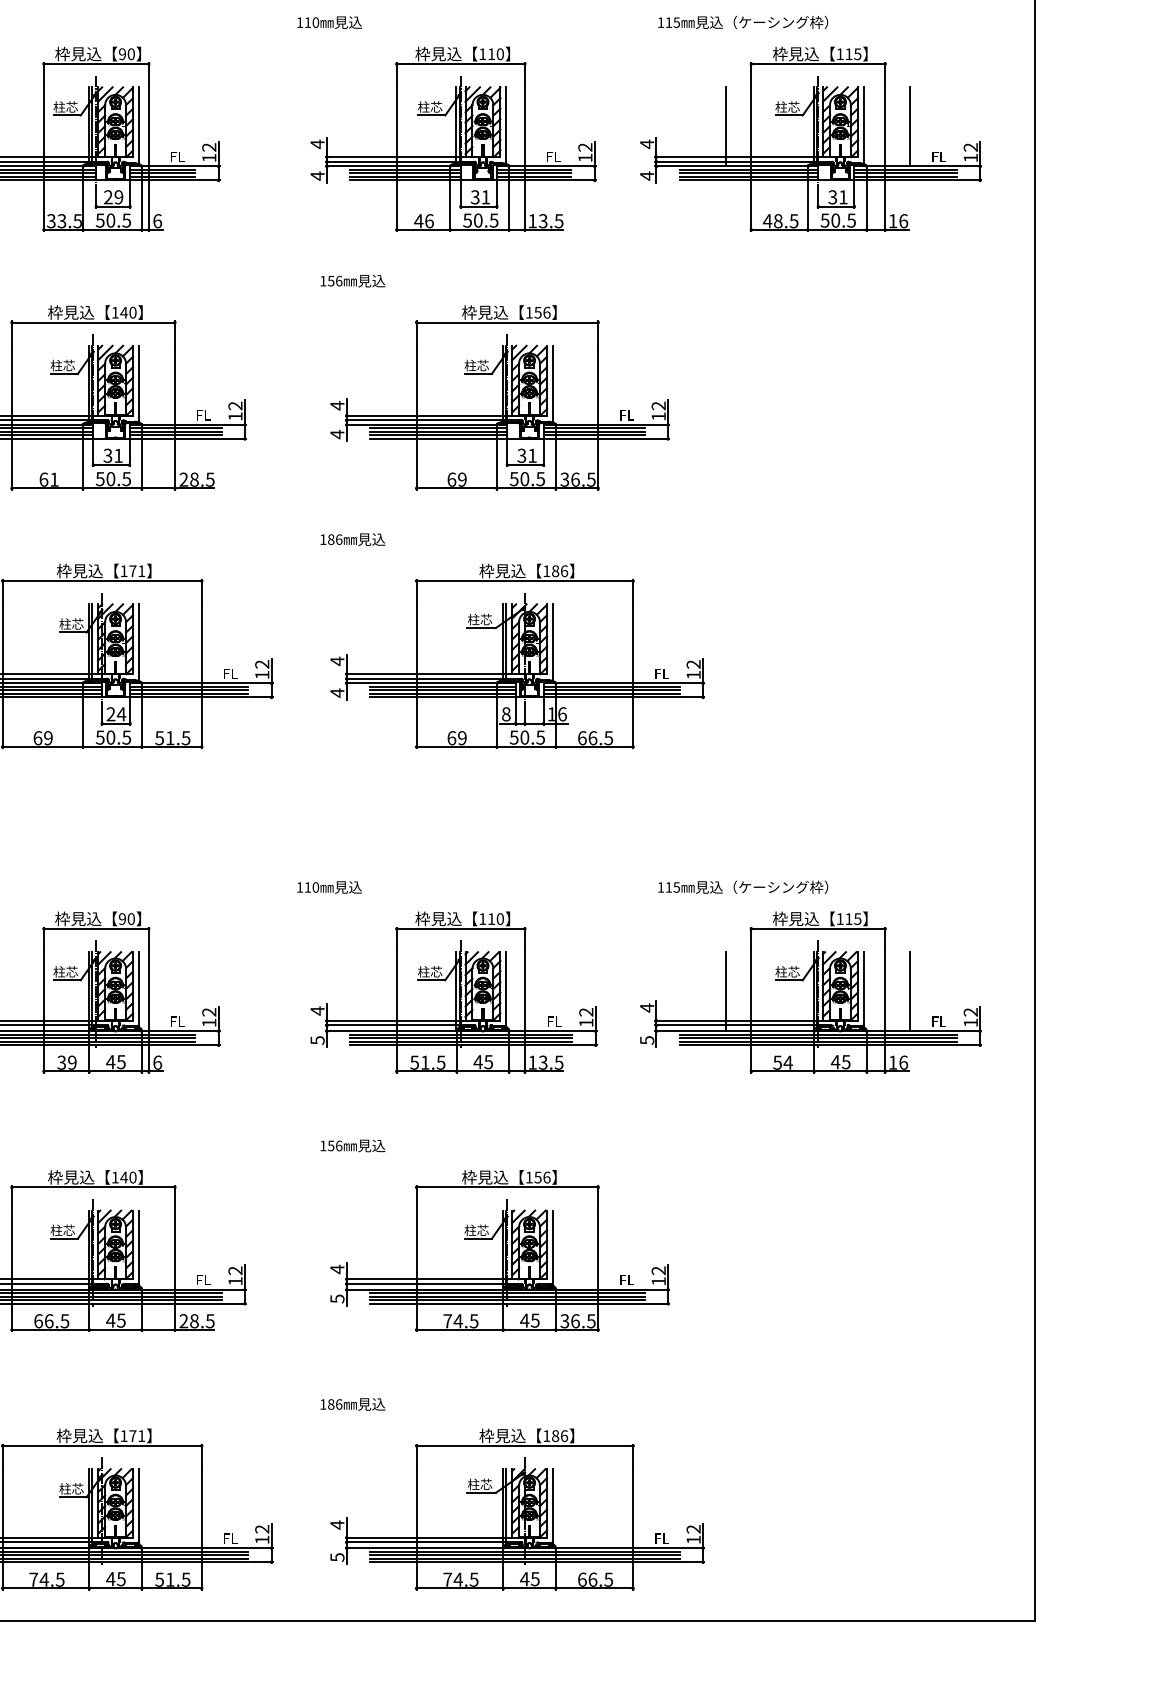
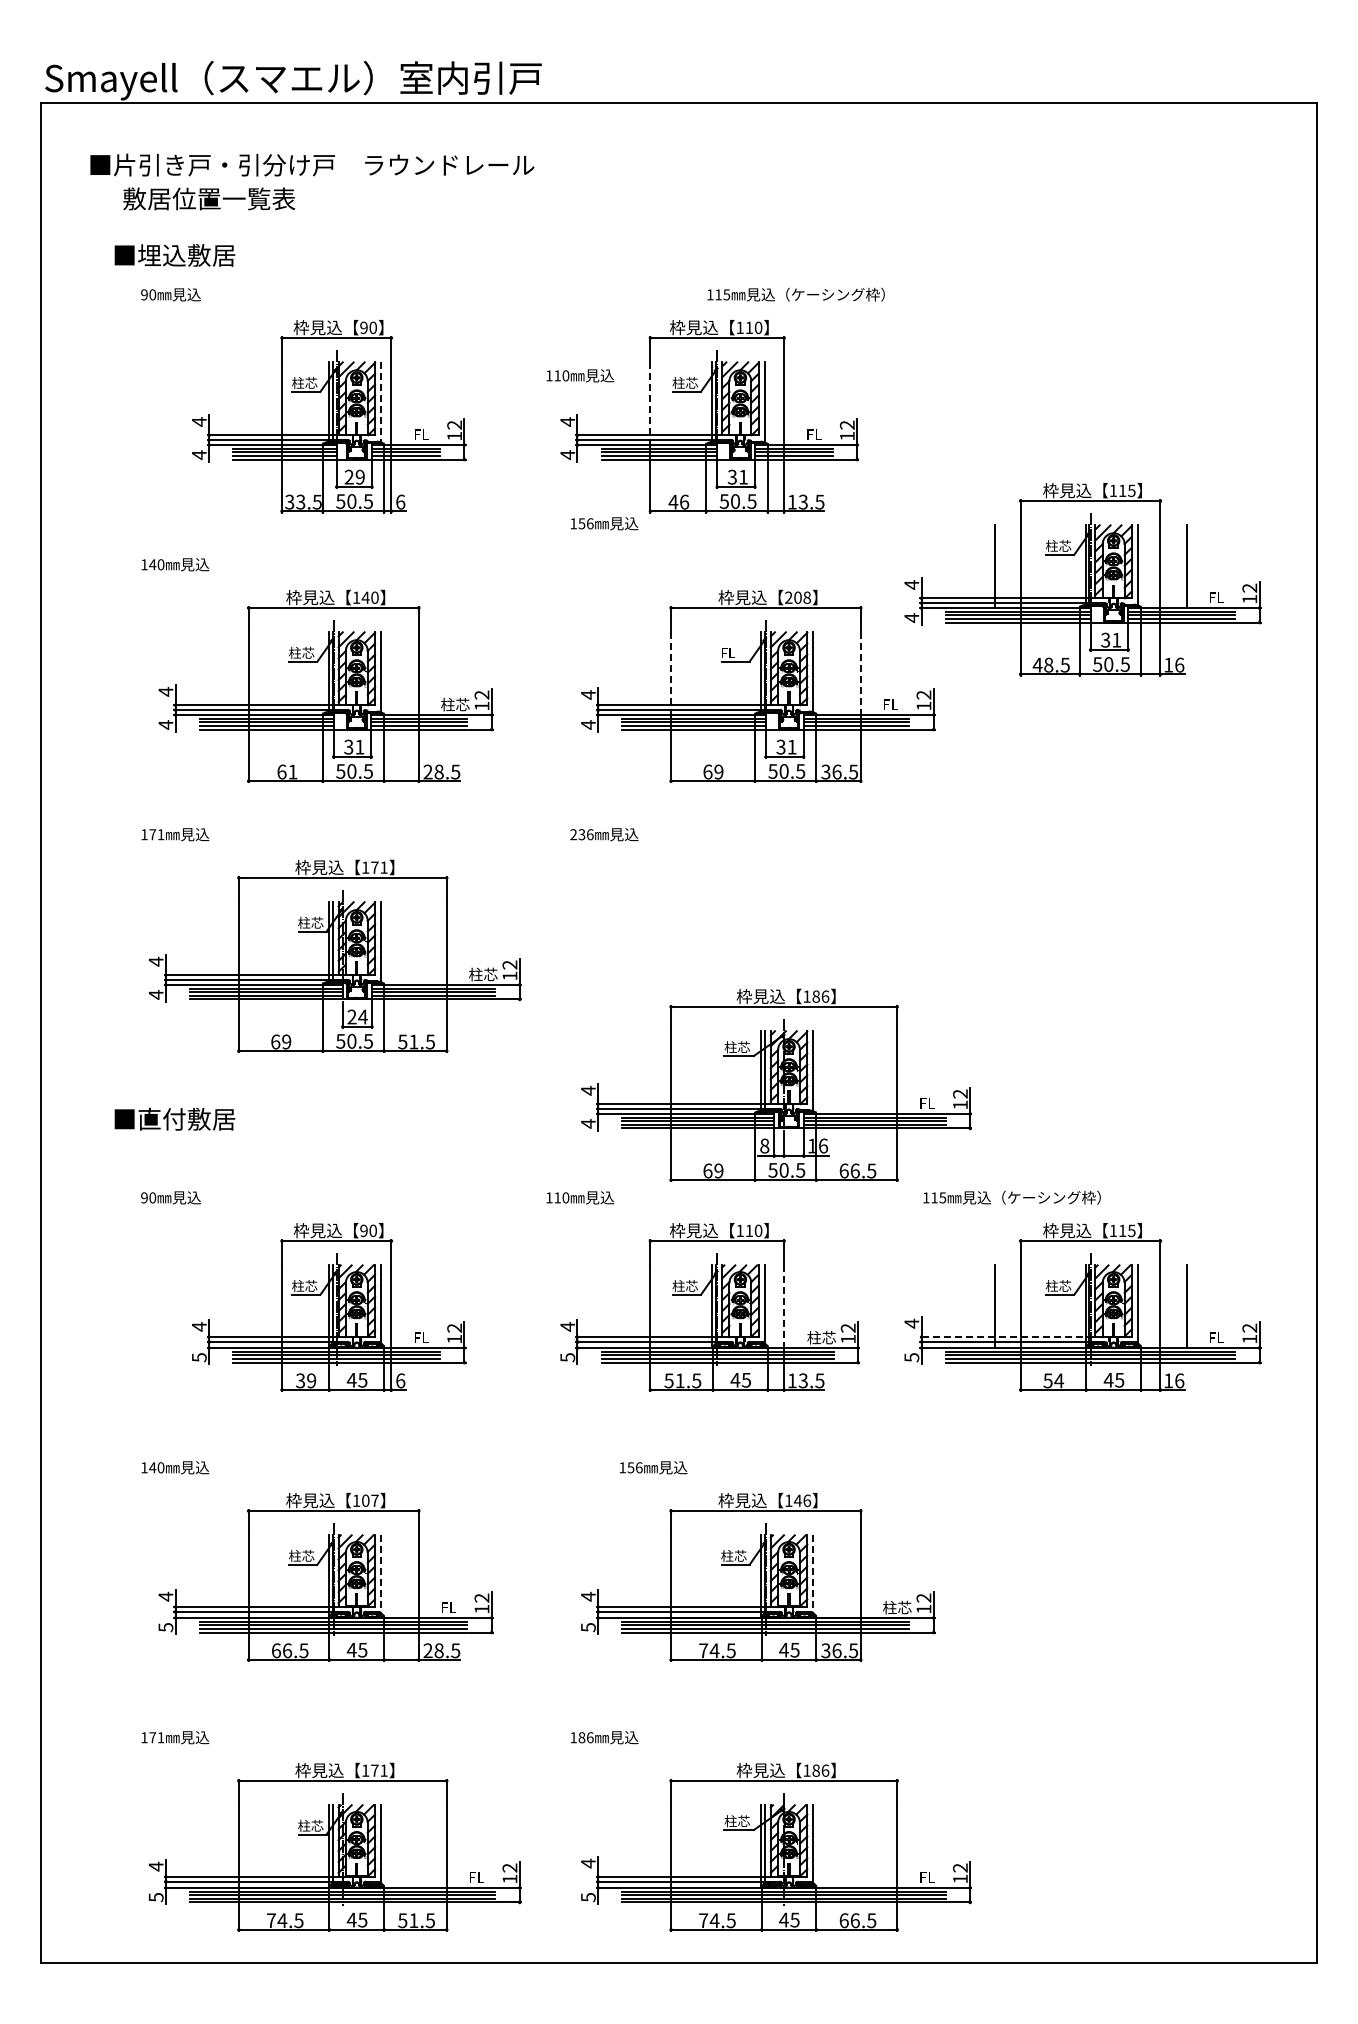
text: (329, 22) -> (580, 375), moved
text: (742, 22) -> (795, 294), moved
line: (139, 125) -> (381, 402), solid -> dashed
line: (396, 127) -> (650, 404), solid -> dashed
part: (810, 139) -> (1082, 579), moved
text: (352, 280) -> (604, 523), moved
text: (538, 312) -> (798, 597), 156 -> 208
text: (476, 365) -> (733, 652), 柱芯 -> FL
line: (416, 386) -> (671, 674), solid -> dashed
line: (597, 386) -> (860, 674), solid -> dashed
text: (210, 414) -> (455, 704), FL -> 柱芯
text: (326, 539) -> (577, 834), 186 -> 236
part: (517, 655) -> (776, 1084), moved
text: (236, 673) -> (483, 974), FL -> 柱芯
line: (525, 992) -> (784, 1307), solid -> dashed
text: (560, 1021) -> (821, 1337), FL -> 柱芯
line: (738, 1021) -> (1007, 1337), solid -> dashed
text: (352, 1145) -> (653, 1467), moved
text: (127, 1177) -> (369, 1500), 140 -> 107
text: (537, 1177) -> (797, 1500), 156 -> 146
line: (139, 1248) -> (381, 1574), solid -> dashed
line: (552, 1248) -> (813, 1574), solid -> dashed
text: (633, 1279) -> (897, 1607), FL -> 柱芯

